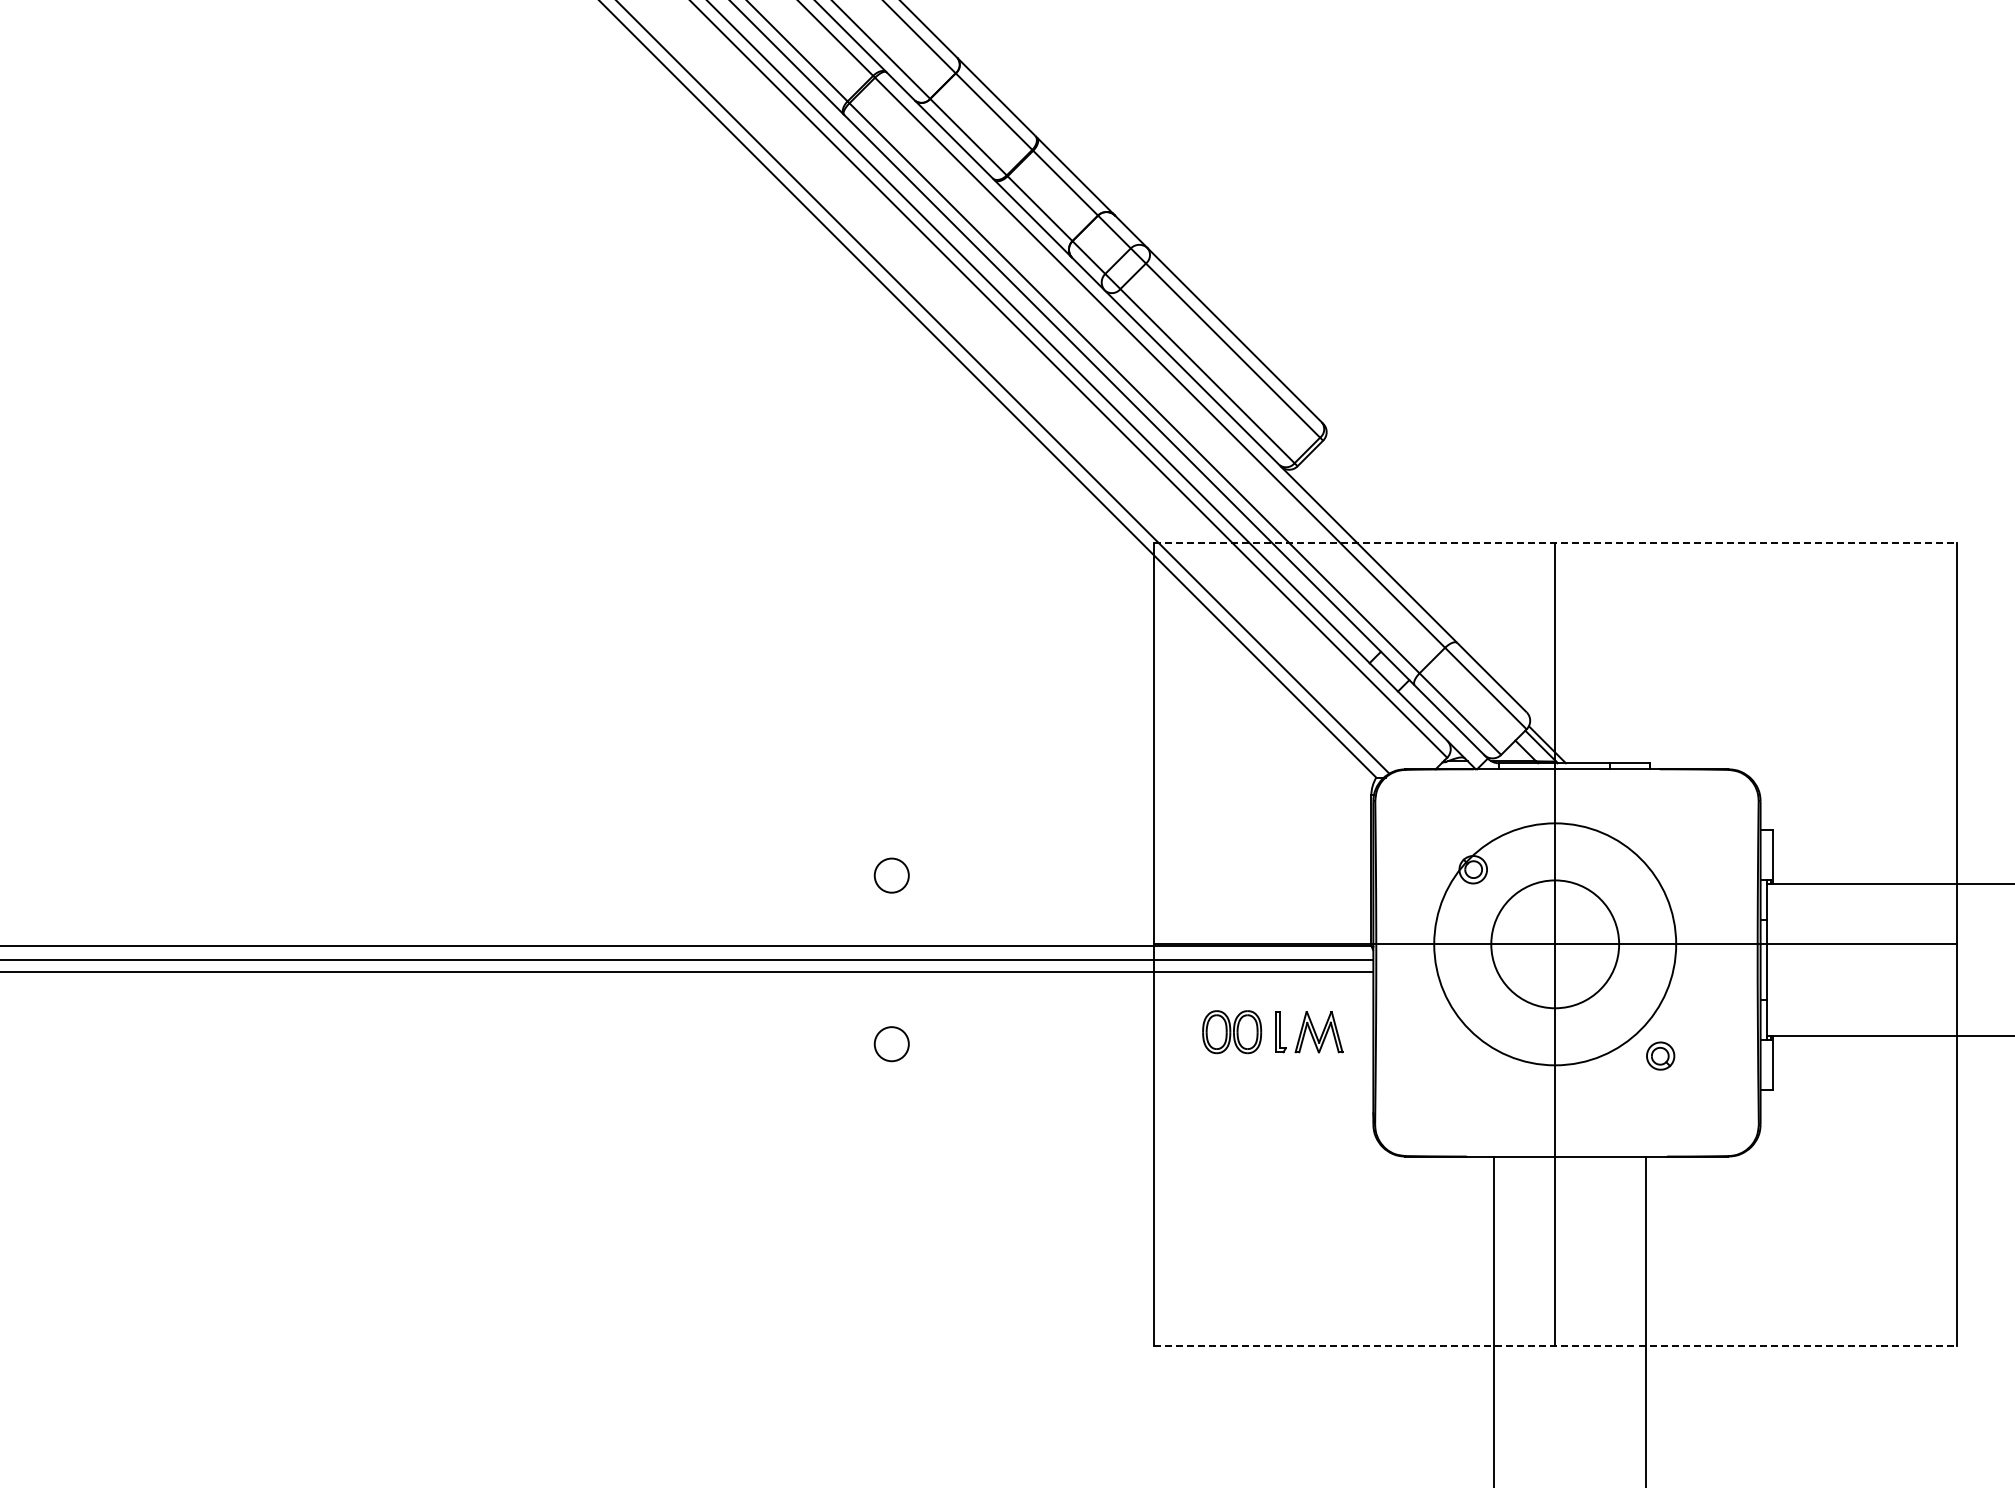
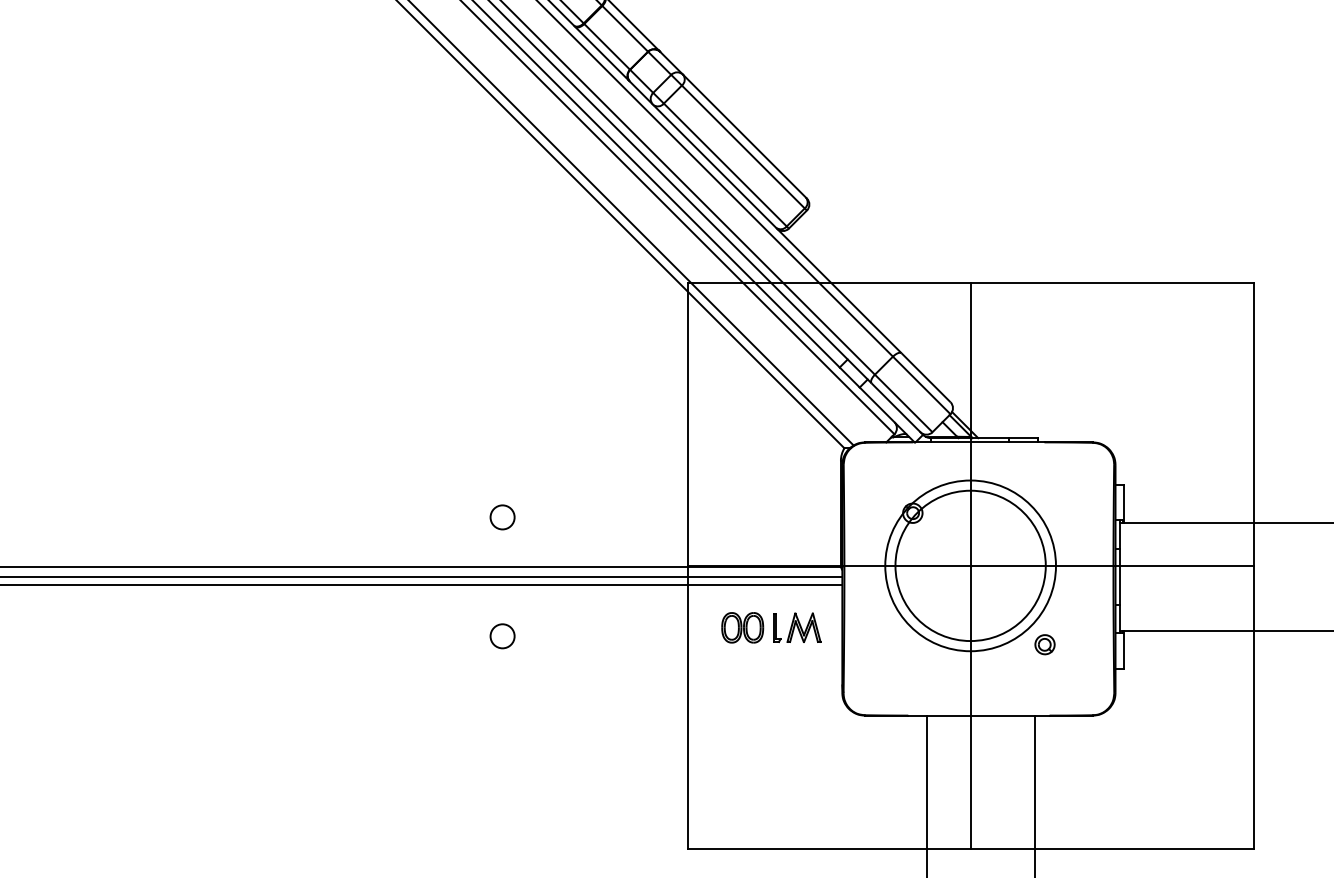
line: (1555, 543) -> (970, 283), dashed -> solid
circle: (1554, 943) -> (970, 565), size x1.67
line: (1555, 1345) -> (970, 848), dashed -> solid

